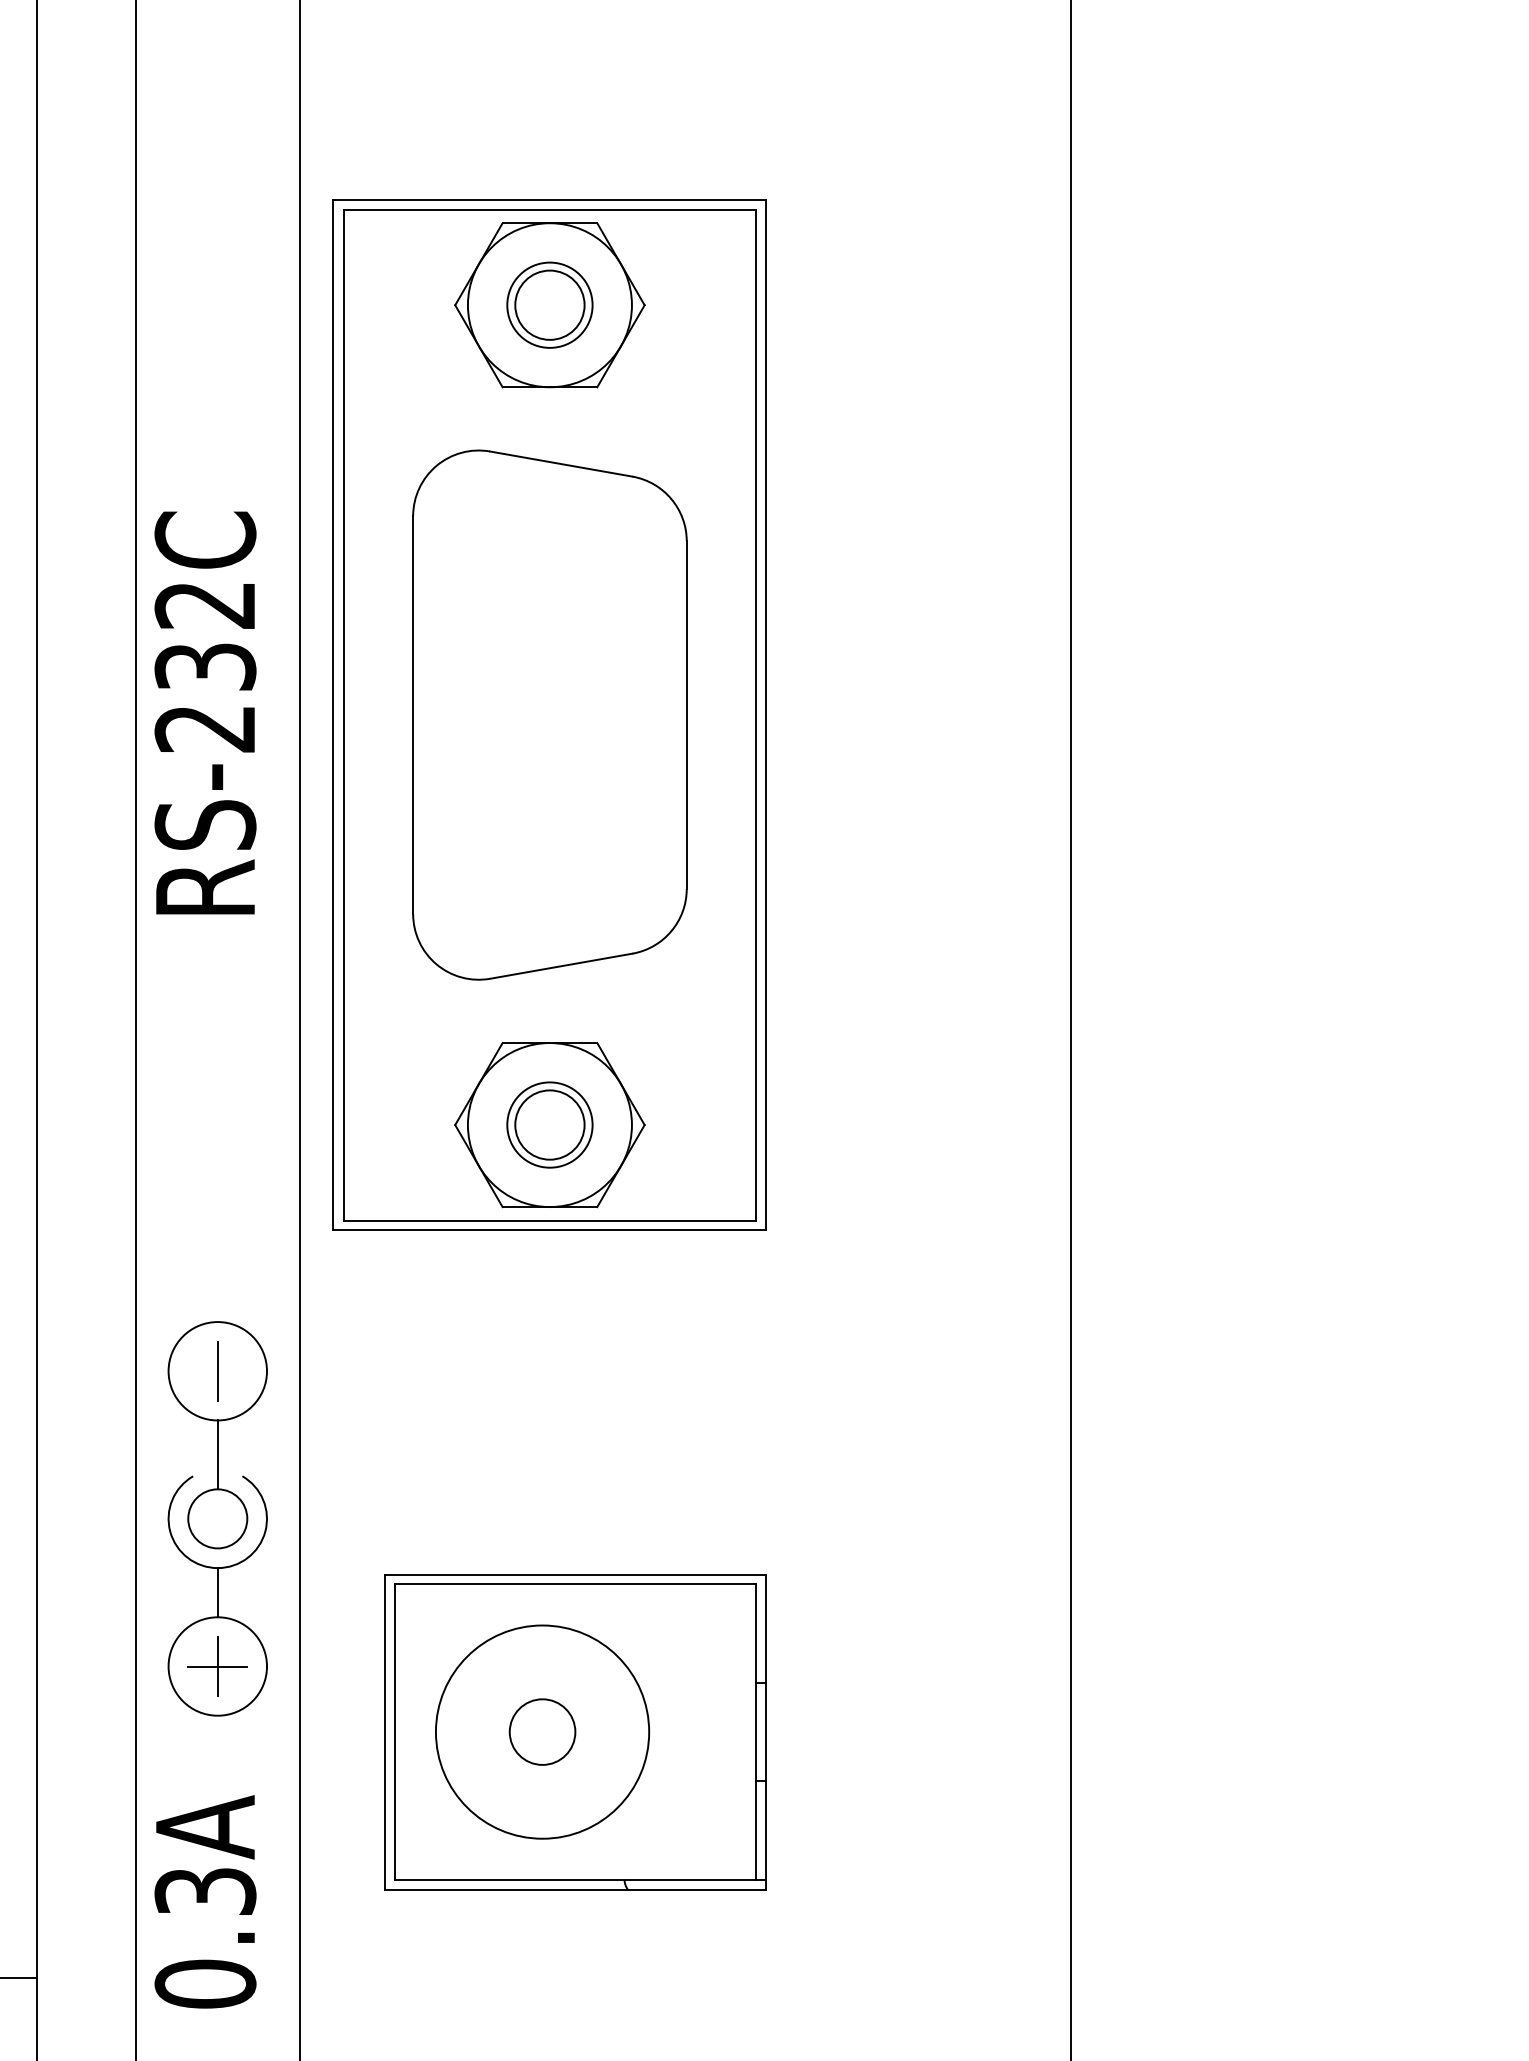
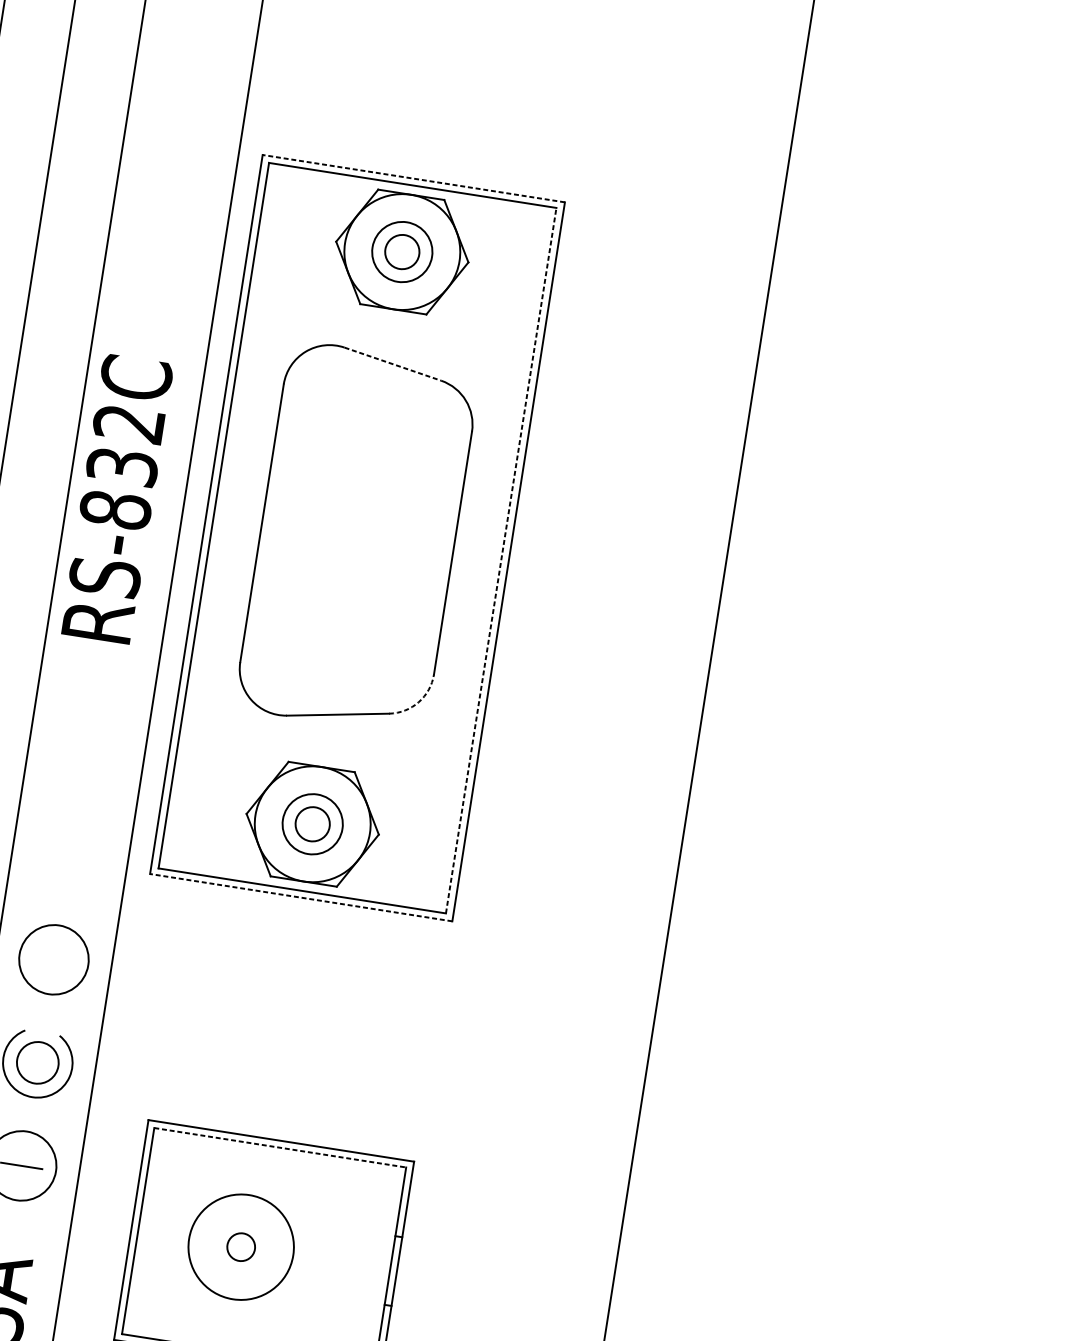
line: (549, 200) -> (413, 178), solid -> dashed
circle: (549, 304) -> (402, 251), size x0.7
line: (561, 464) -> (392, 364), solid -> dashed
line: (755, 714) -> (501, 560), solid -> dashed
text: (205, 728) -> (115, 509), RS-232C -> RS-832C
arc: (671, 931) -> (418, 702), solid -> dashed
circle: (549, 1124) -> (312, 823), size x0.7
line: (549, 1230) -> (300, 897), solid -> dashed
line: (217, 1370) -> (53, 959), removed
line: (217, 1454) -> (44, 1017), removed
line: (575, 1584) -> (280, 1147), solid -> dashed
line: (217, 1592) -> (29, 1114), removed
line: (217, 1666) -> (21, 1165), removed
circle: (542, 1731) -> (241, 1246), size x0.6
circle: (542, 1731) -> (241, 1246), size x0.7

